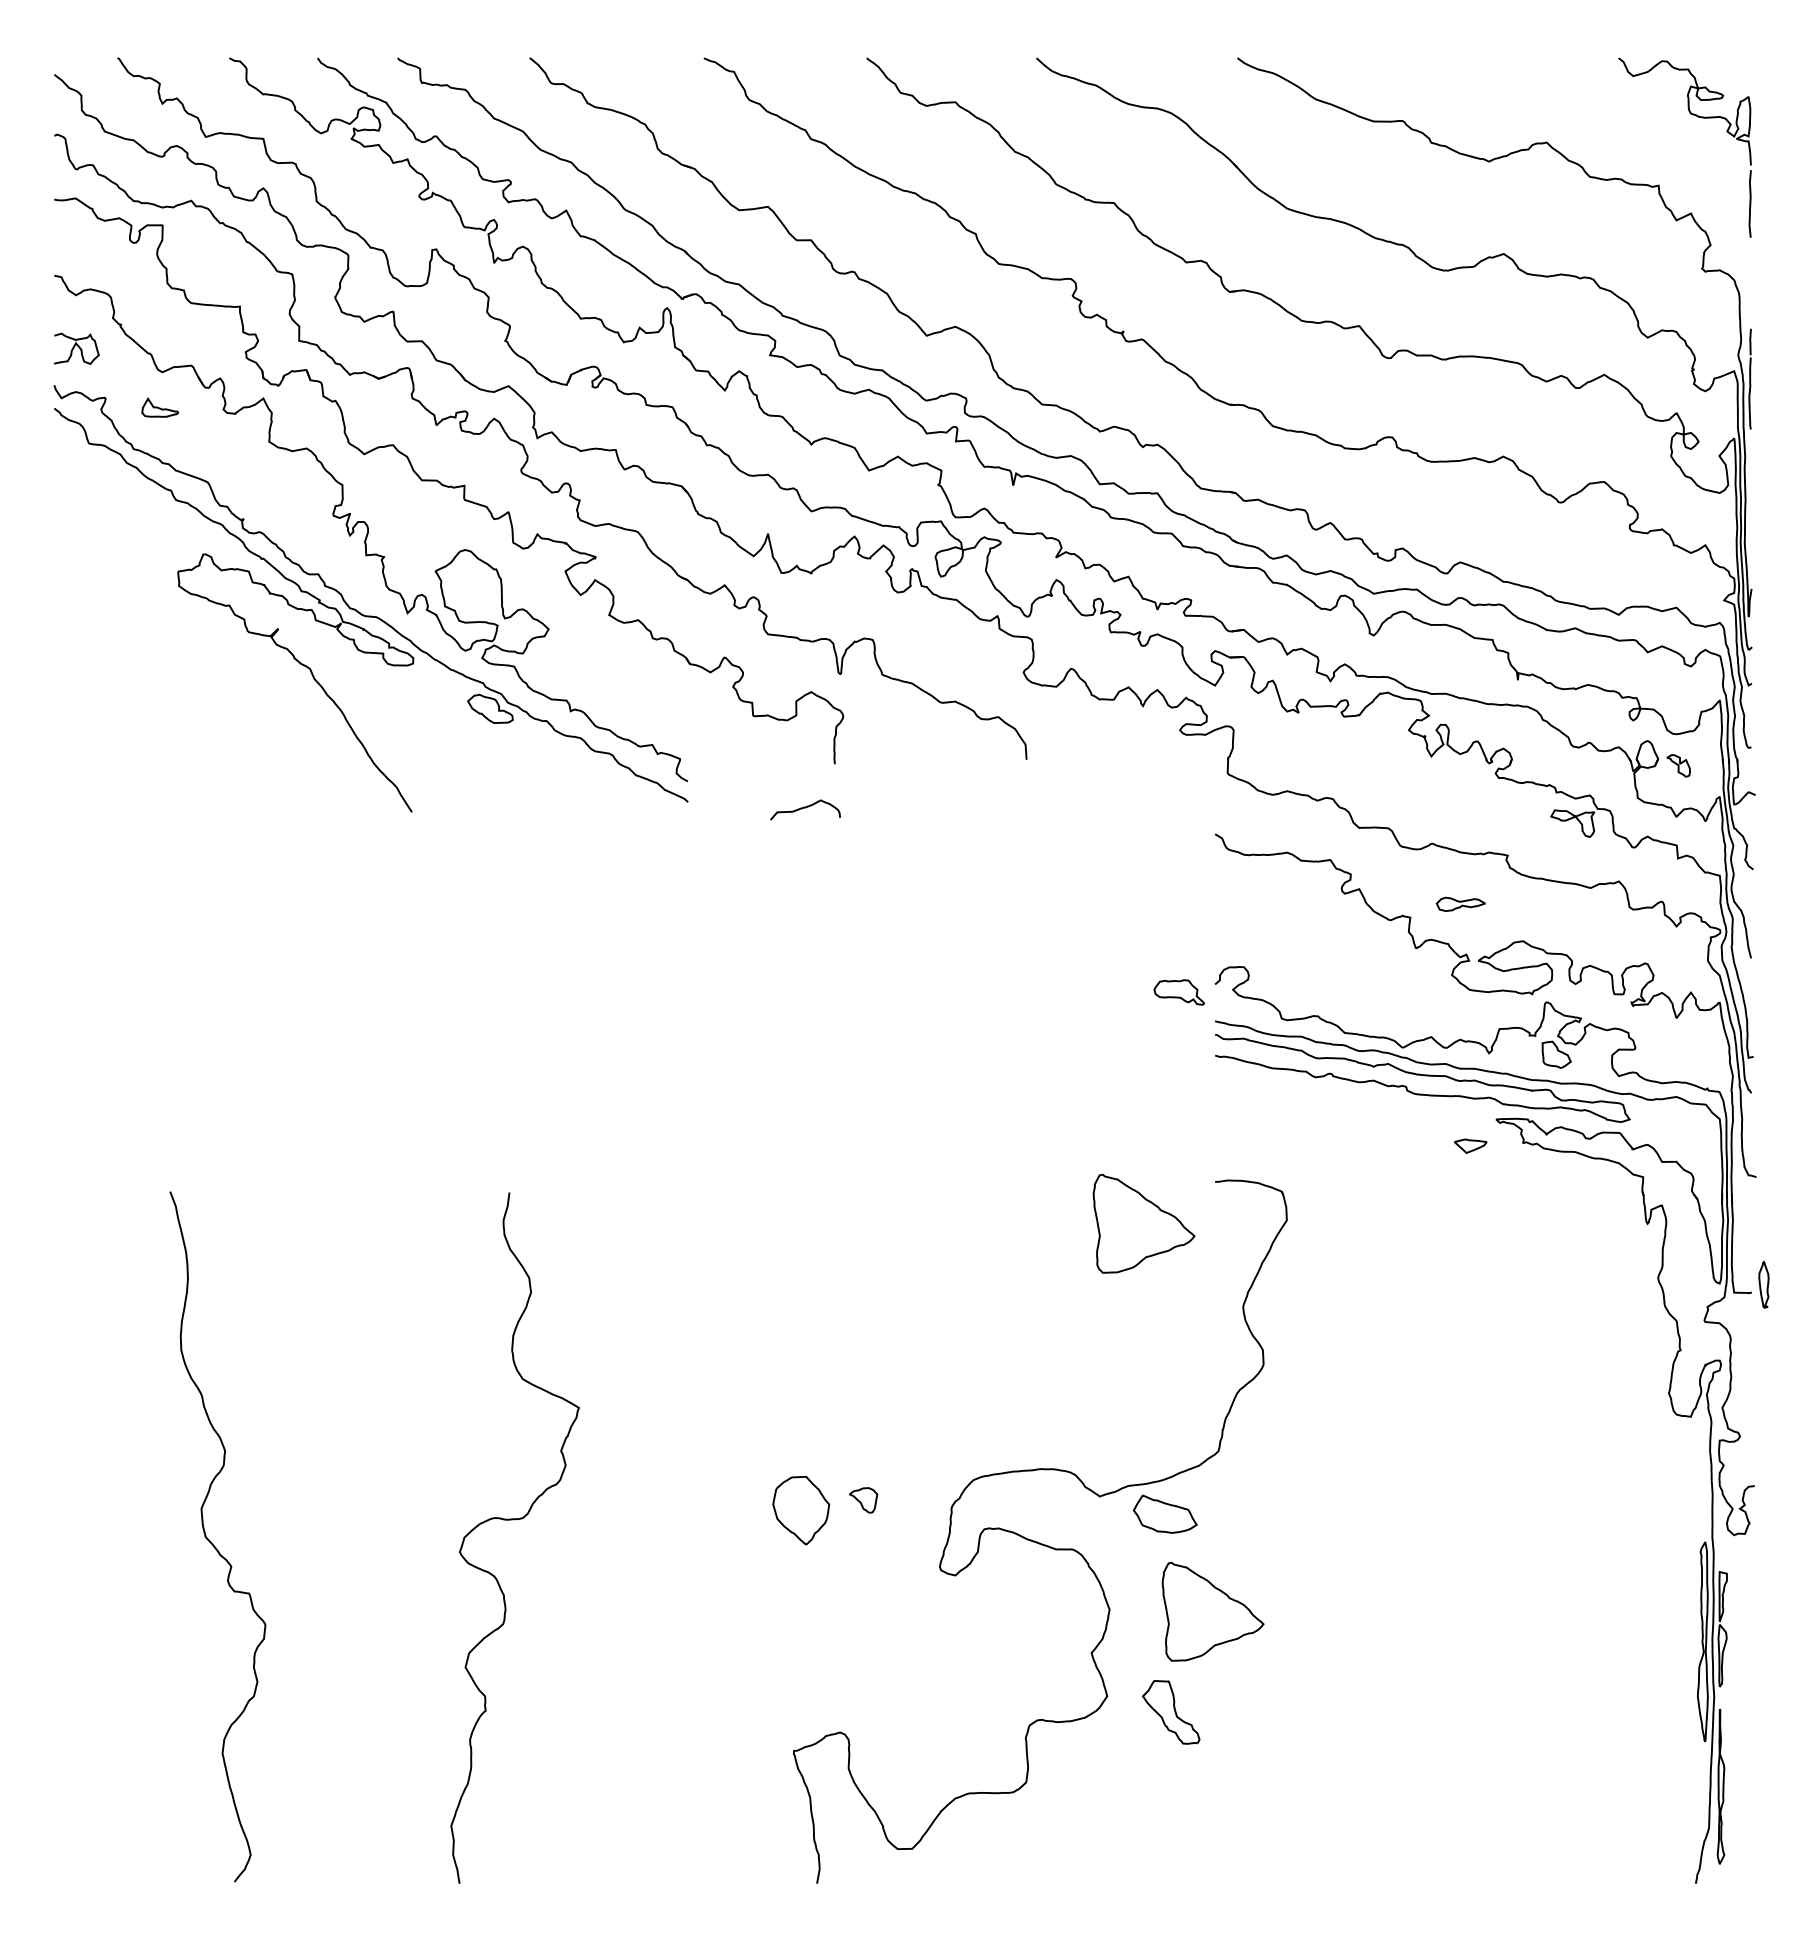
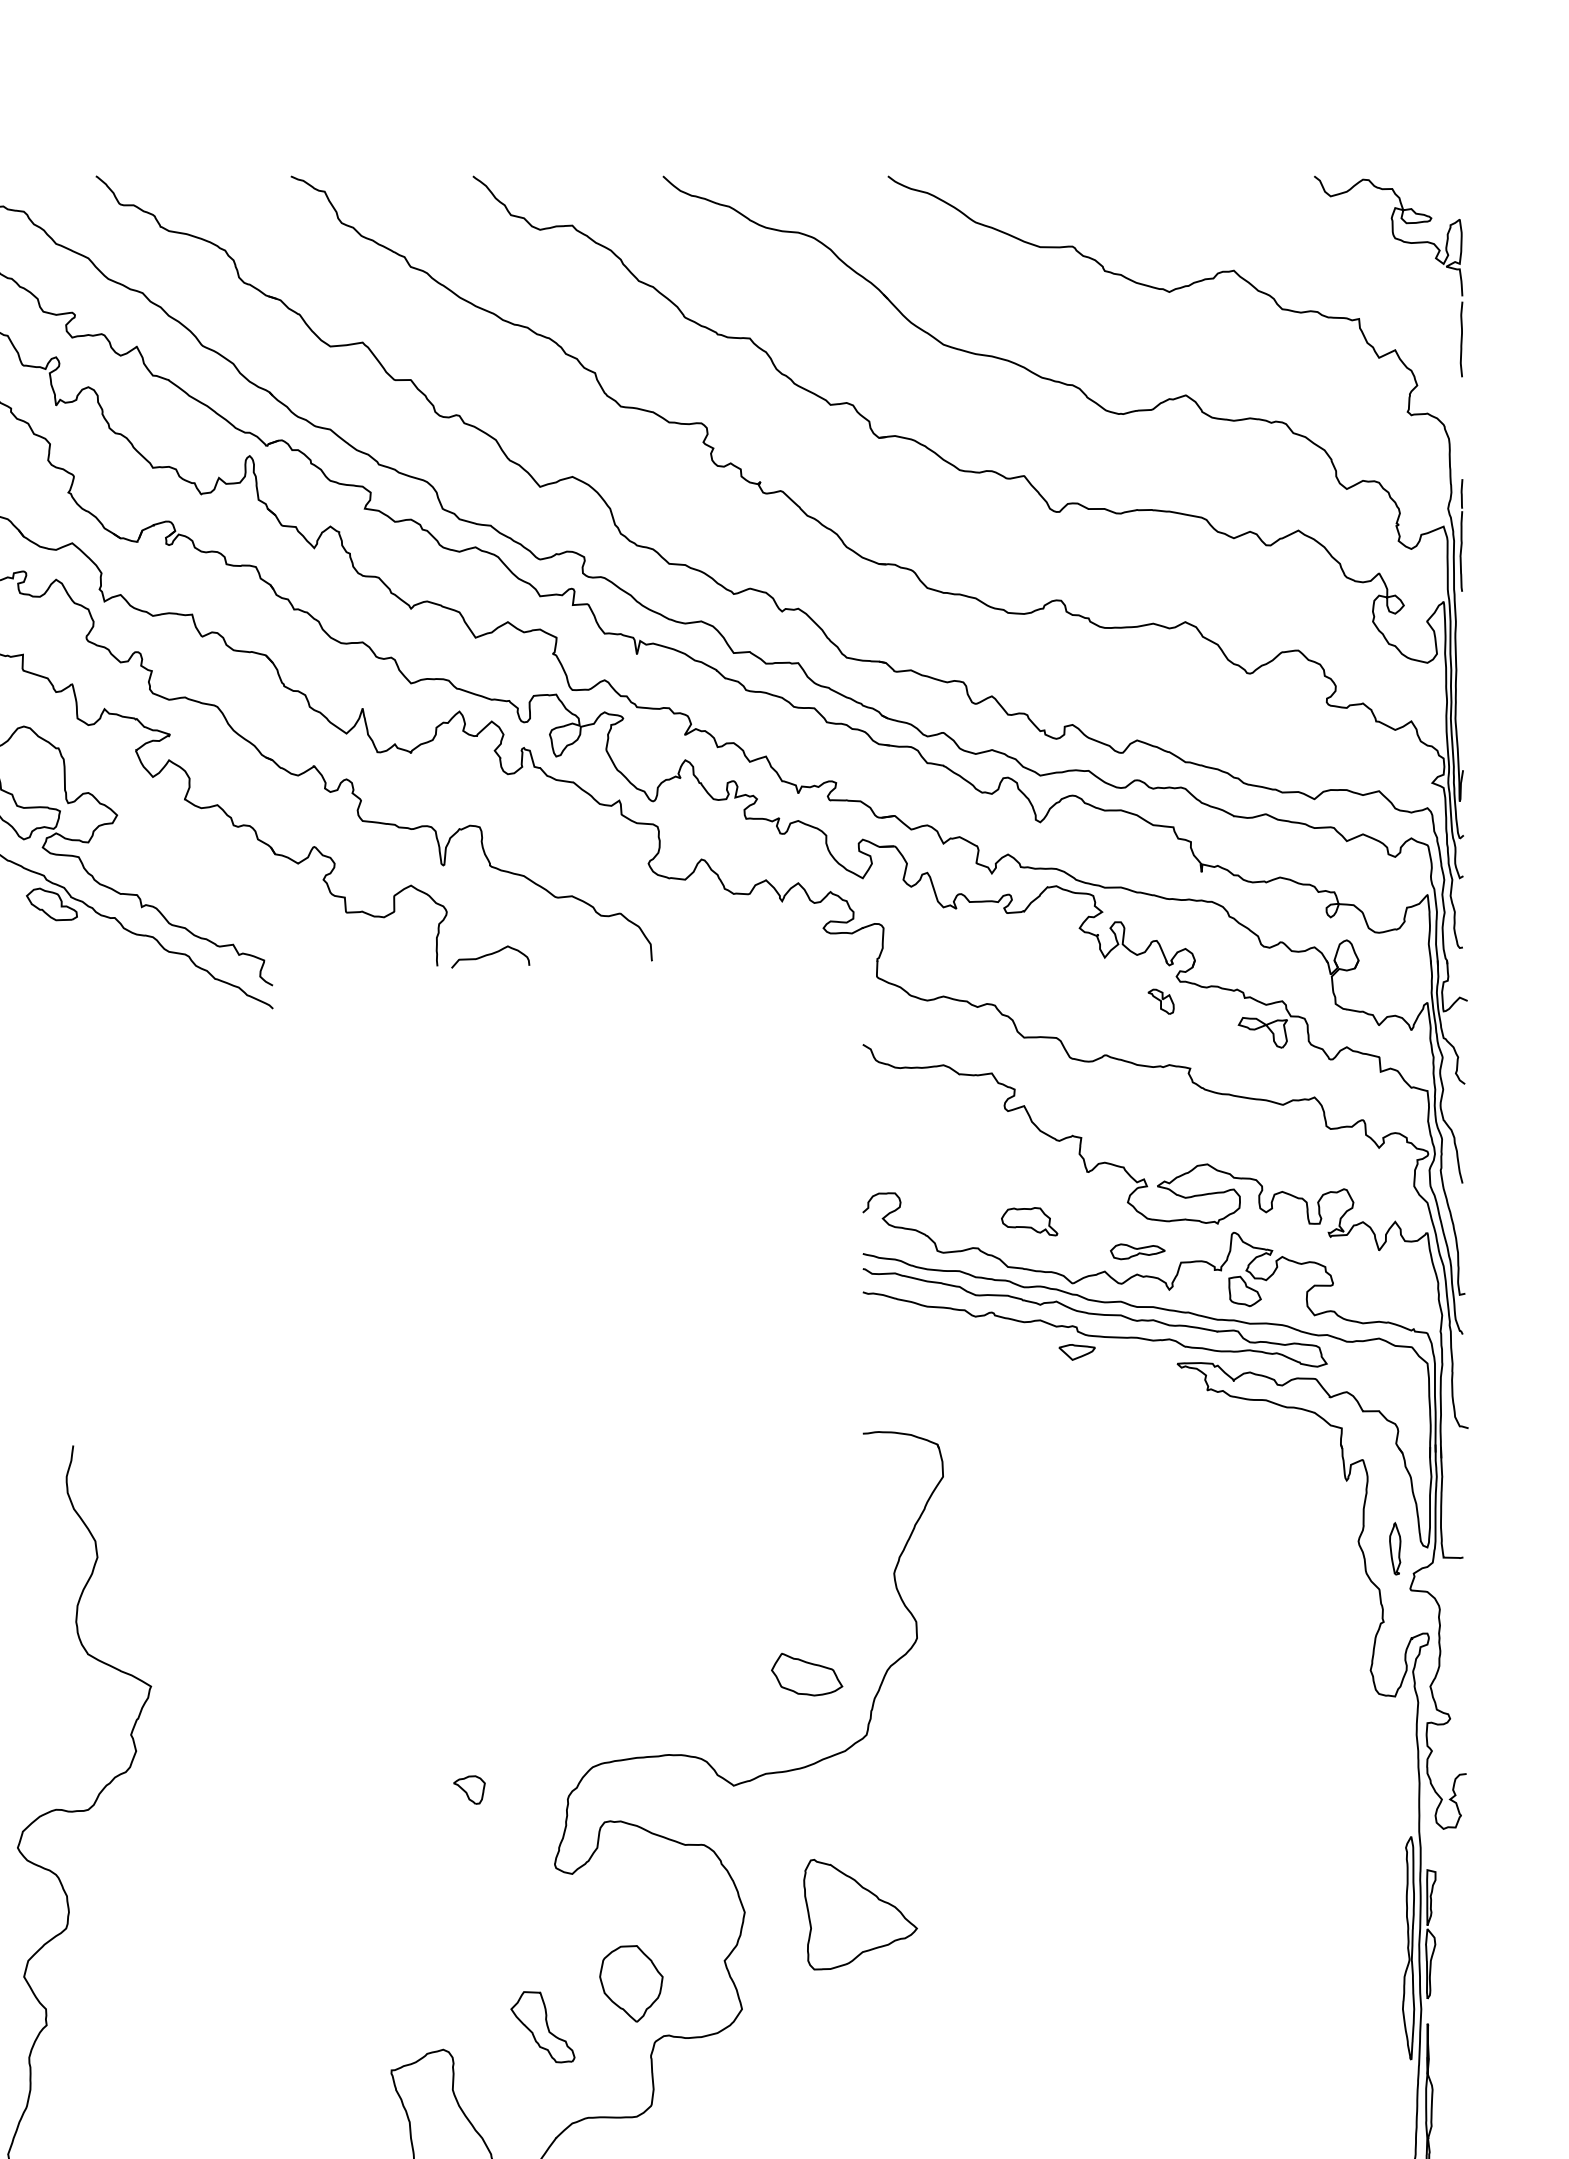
part: (1678, 765) -> (1160, 1001), moved
curve: (805, 808) -> (490, 955), moved
part: (1460, 903) -> (1137, 1250), moved
part: (1178, 992) -> (1028, 1221), moved
part: (1470, 1145) -> (1076, 1351), moved
part: (1143, 1223) -> (782, 1480), removed
part: (1763, 1284) -> (1394, 1548), moved
part: (801, 1510) -> (631, 1983), moved
part: (1165, 1513) -> (807, 1673), moved
part: (1171, 1712) -> (543, 2027), moved

